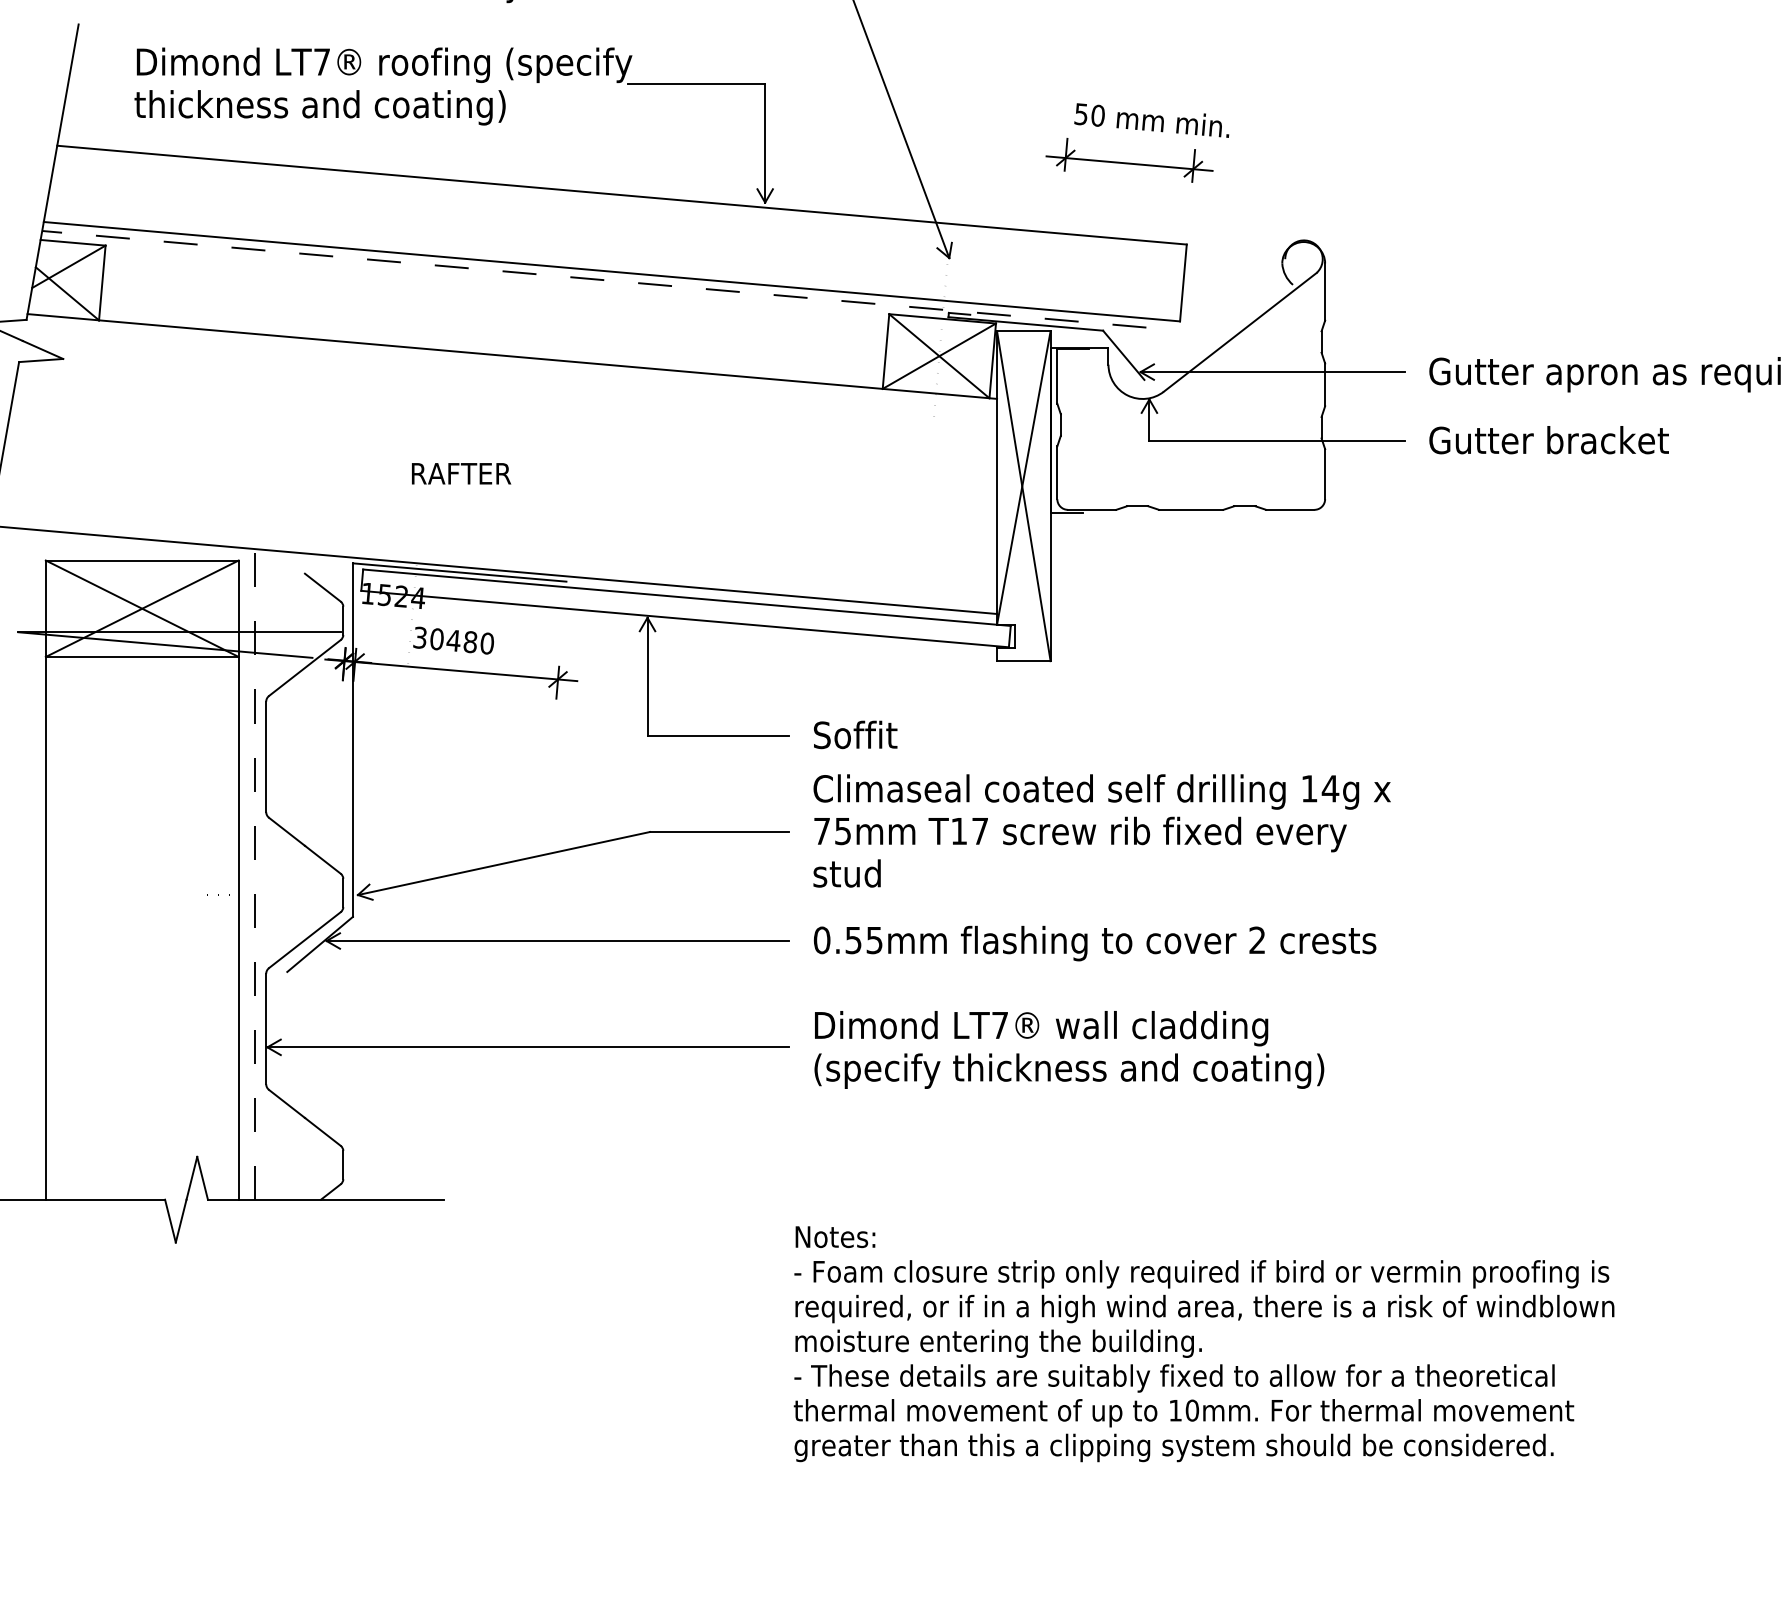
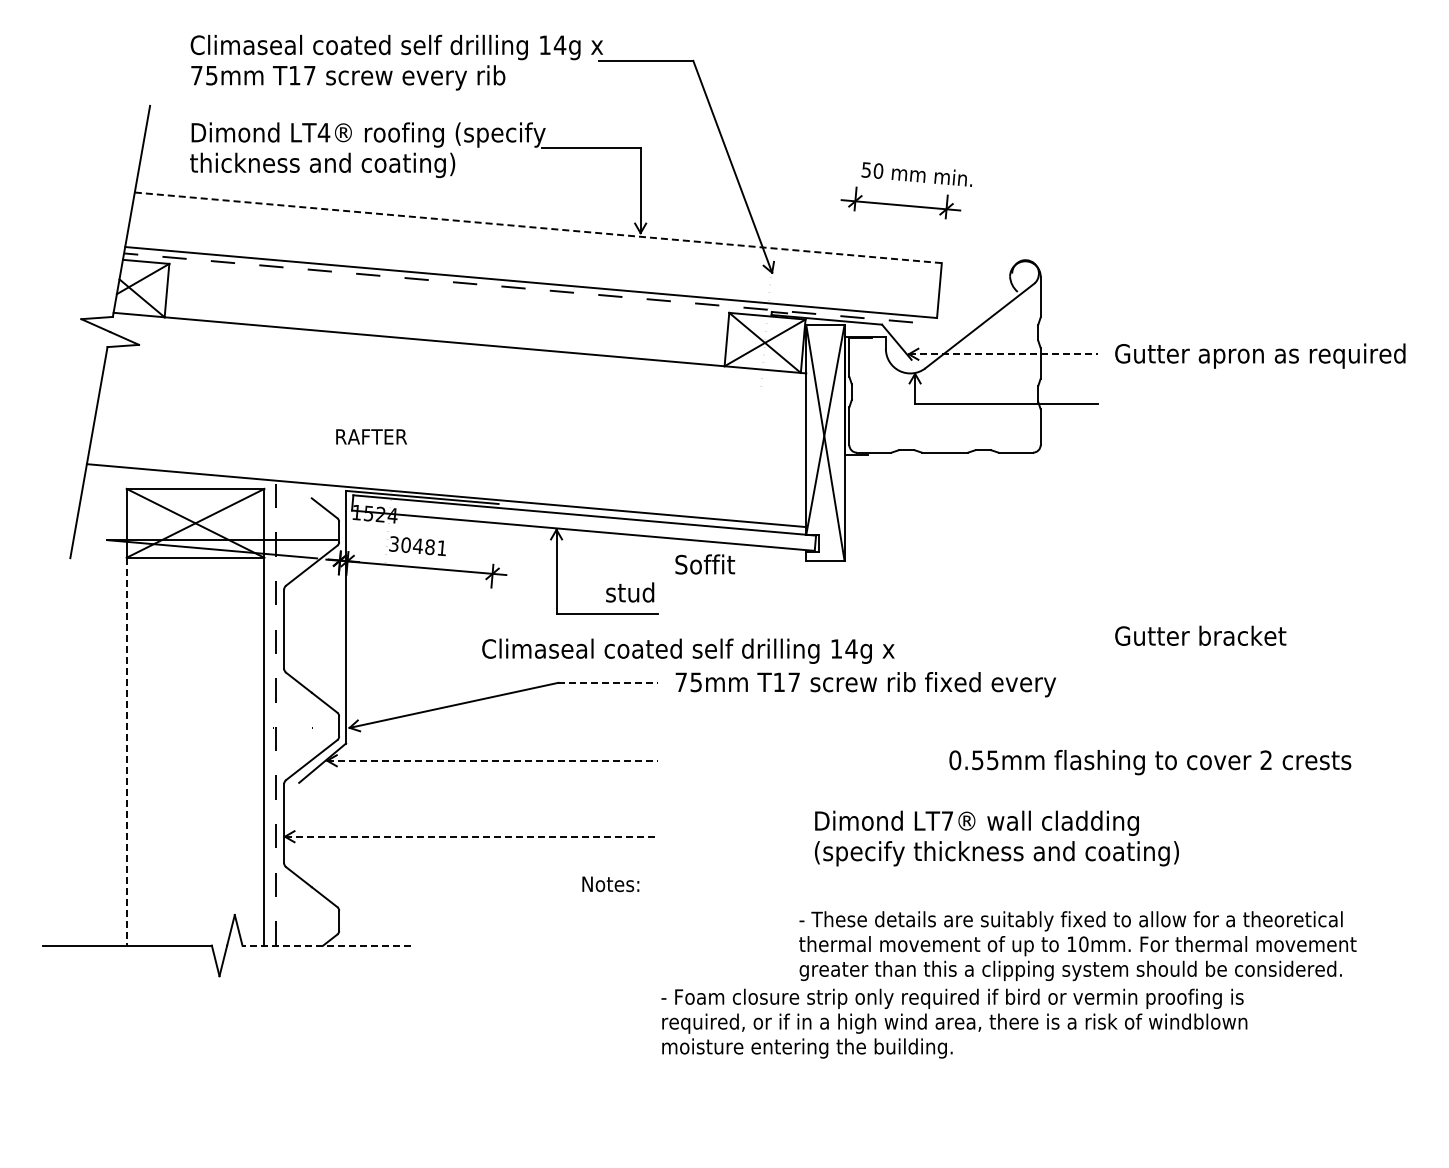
text: (321, 61) -> (323, 132), LT7® -> LT4®
line: (620, 194) -> (537, 227), solid -> dashed
line: (1273, 372) -> (1003, 354), solid -> dashed
text: (1548, 439) -> (1200, 635), moved
text: (461, 473) -> (371, 436), moved
text: (486, 643) -> (441, 548), 30480 -> 30481
text: (855, 734) -> (705, 564), moved
text: (1102, 790) -> (688, 650), moved
line: (720, 831) -> (608, 682), solid -> dashed
text: (847, 873) -> (630, 592), moved
line: (45, 928) -> (126, 751), solid -> dashed
line: (559, 940) -> (493, 760), solid -> dashed
text: (1095, 943) -> (1150, 762), moved
line: (528, 1047) -> (471, 836), solid -> dashed
text: (1068, 1049) -> (996, 838), moved
line: (325, 1199) -> (326, 945), solid -> dashed
text: (835, 1237) -> (610, 884), moved
text: (1183, 1413) -> (1077, 946), moved

